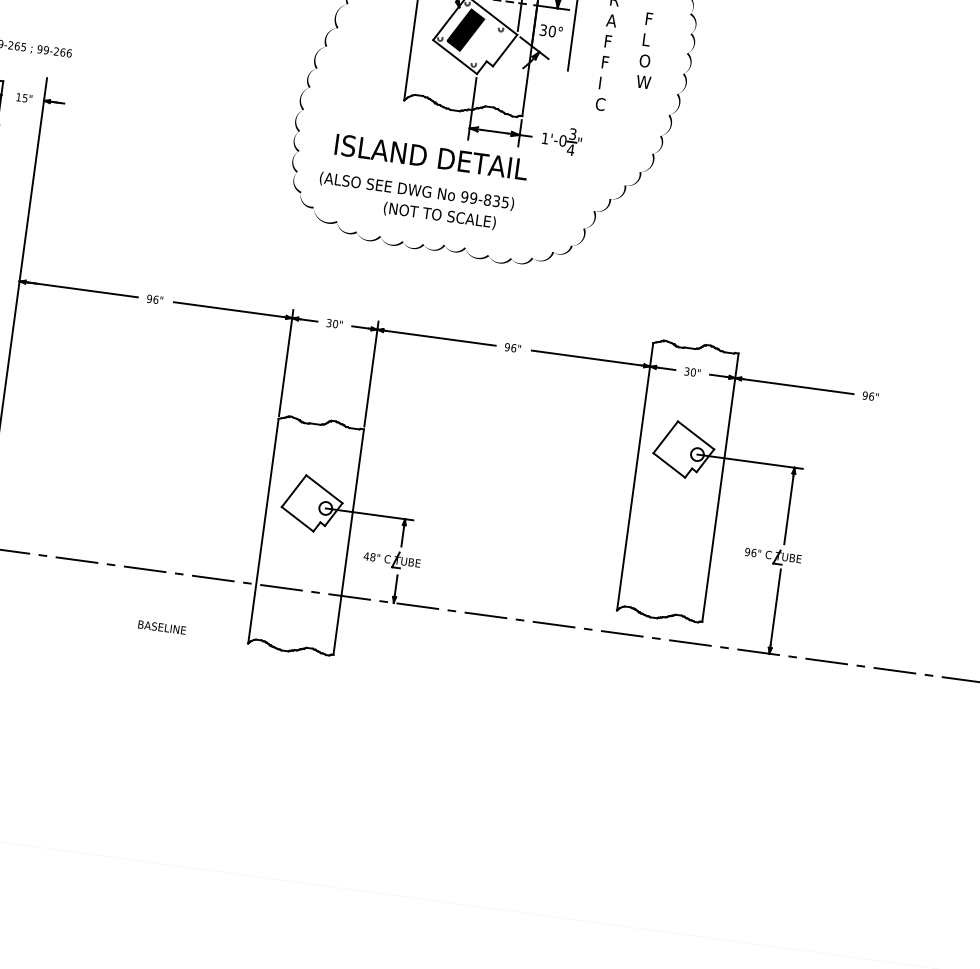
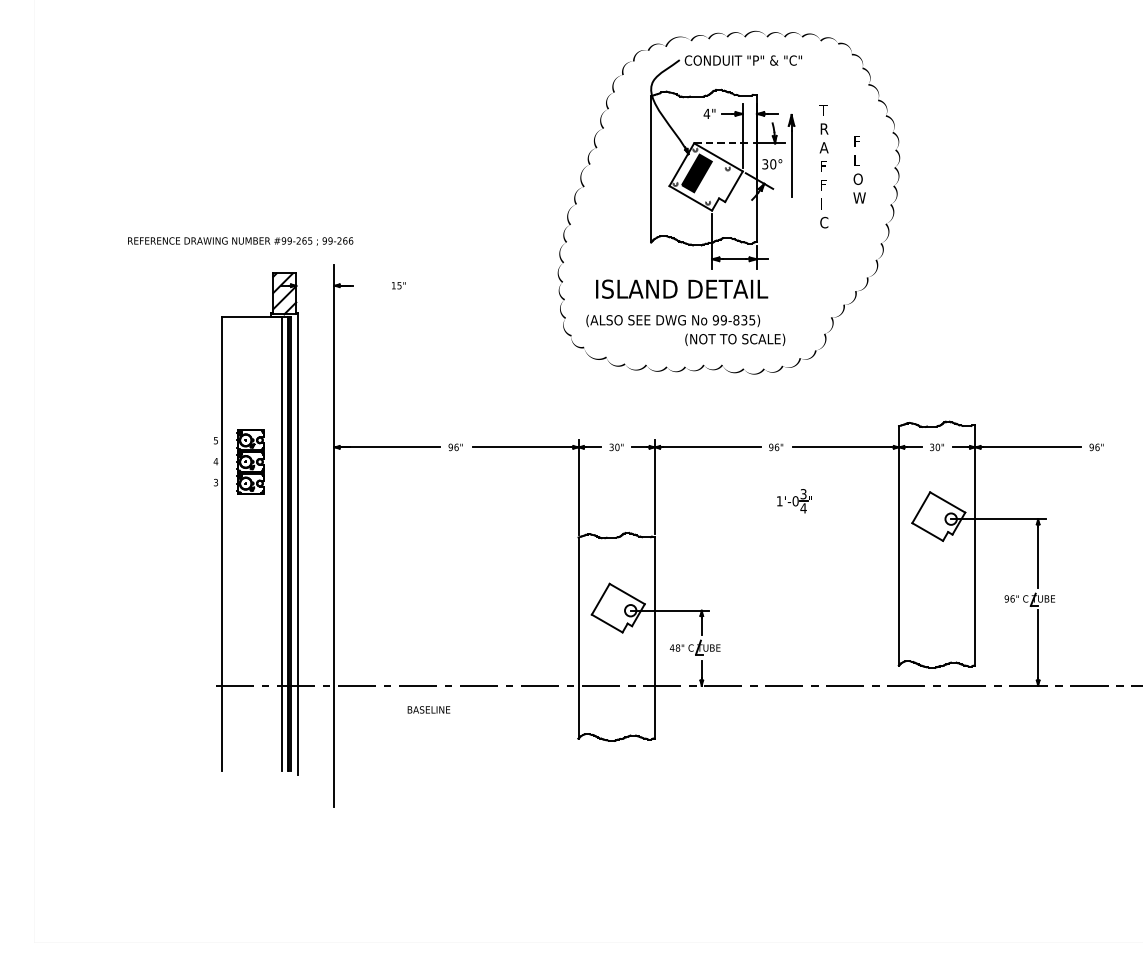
text: (24, 97) -> (398, 285), moved
part: (561, 141) -> (794, 501), moved
text: (440, 215) -> (735, 339), moved
text: (161, 627) -> (428, 709), moved

